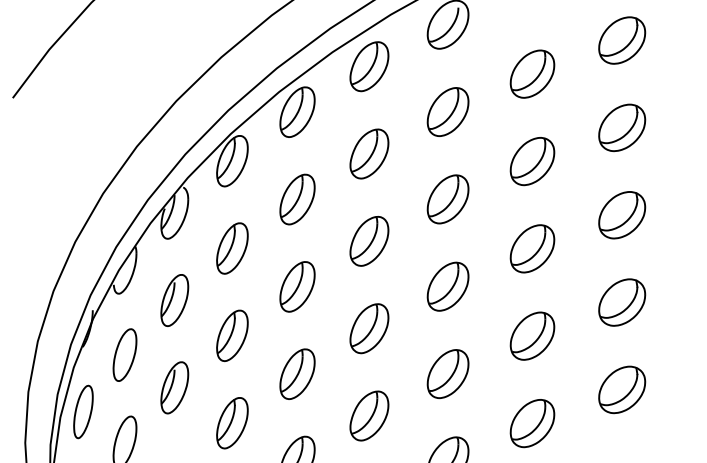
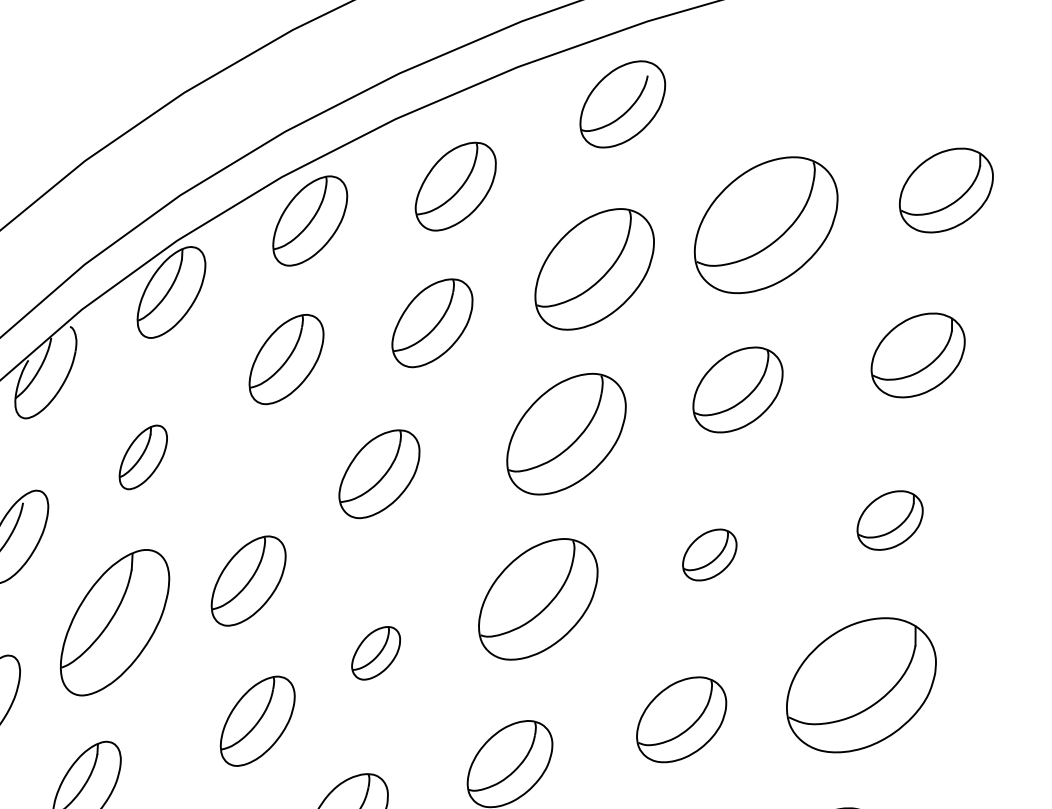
part: (369, 66) -> (456, 186), moved
part: (532, 73) -> (766, 223), size x1.6
part: (447, 111) -> (593, 268), size x1.4
part: (297, 199) -> (286, 359), moved
part: (447, 199) -> (565, 434), size x1.4
part: (622, 215) -> (890, 521), size x0.7
part: (369, 241) -> (379, 474), moved
part: (232, 248) -> (143, 457), size x0.7
part: (532, 248) -> (709, 554), size x0.6
part: (297, 286) -> (248, 580), moved
part: (447, 286) -> (537, 598), size x1.4
part: (622, 302) -> (862, 685), size x1.6
part: (369, 328) -> (376, 652), size x0.6
part: (232, 335) -> (115, 621), size x1.6
part: (297, 373) -> (257, 719), moved

